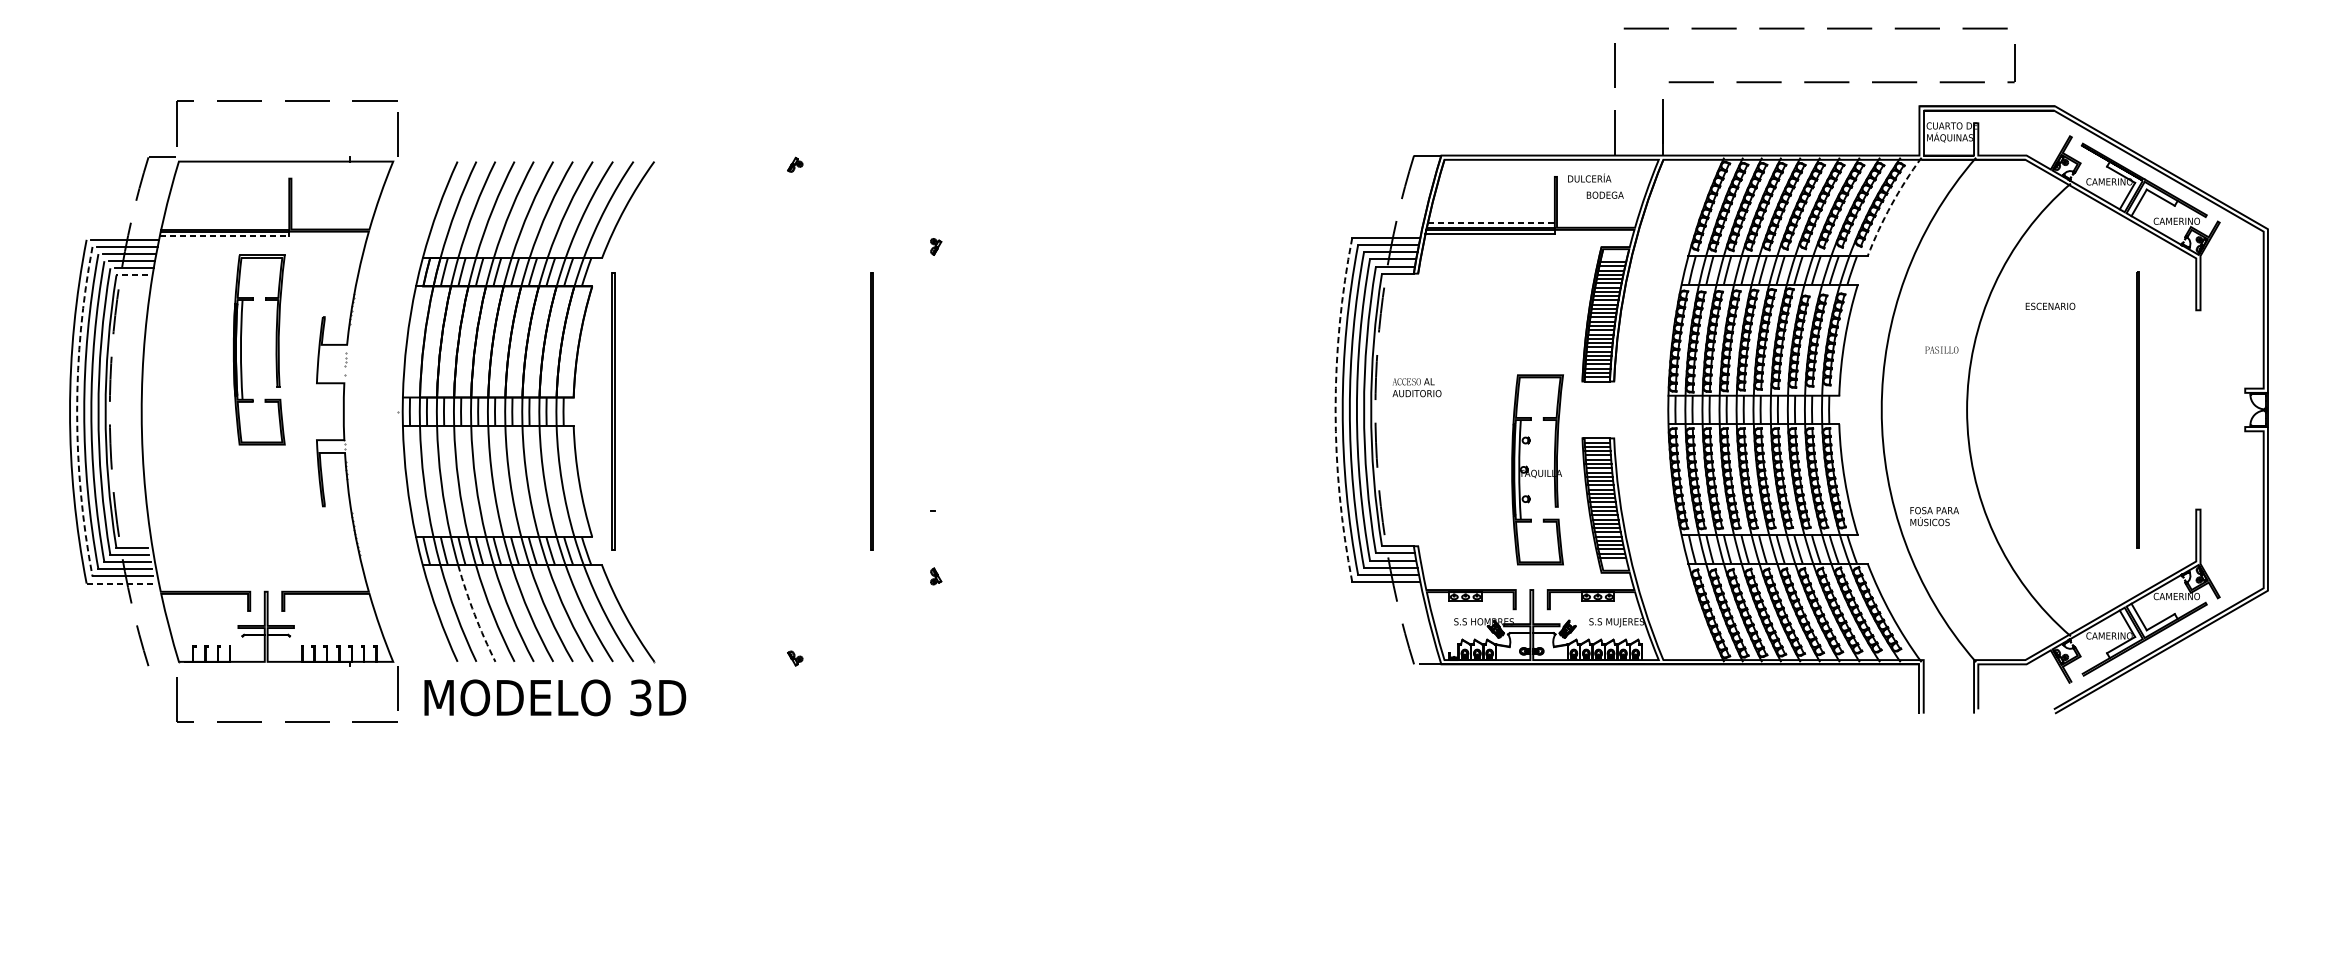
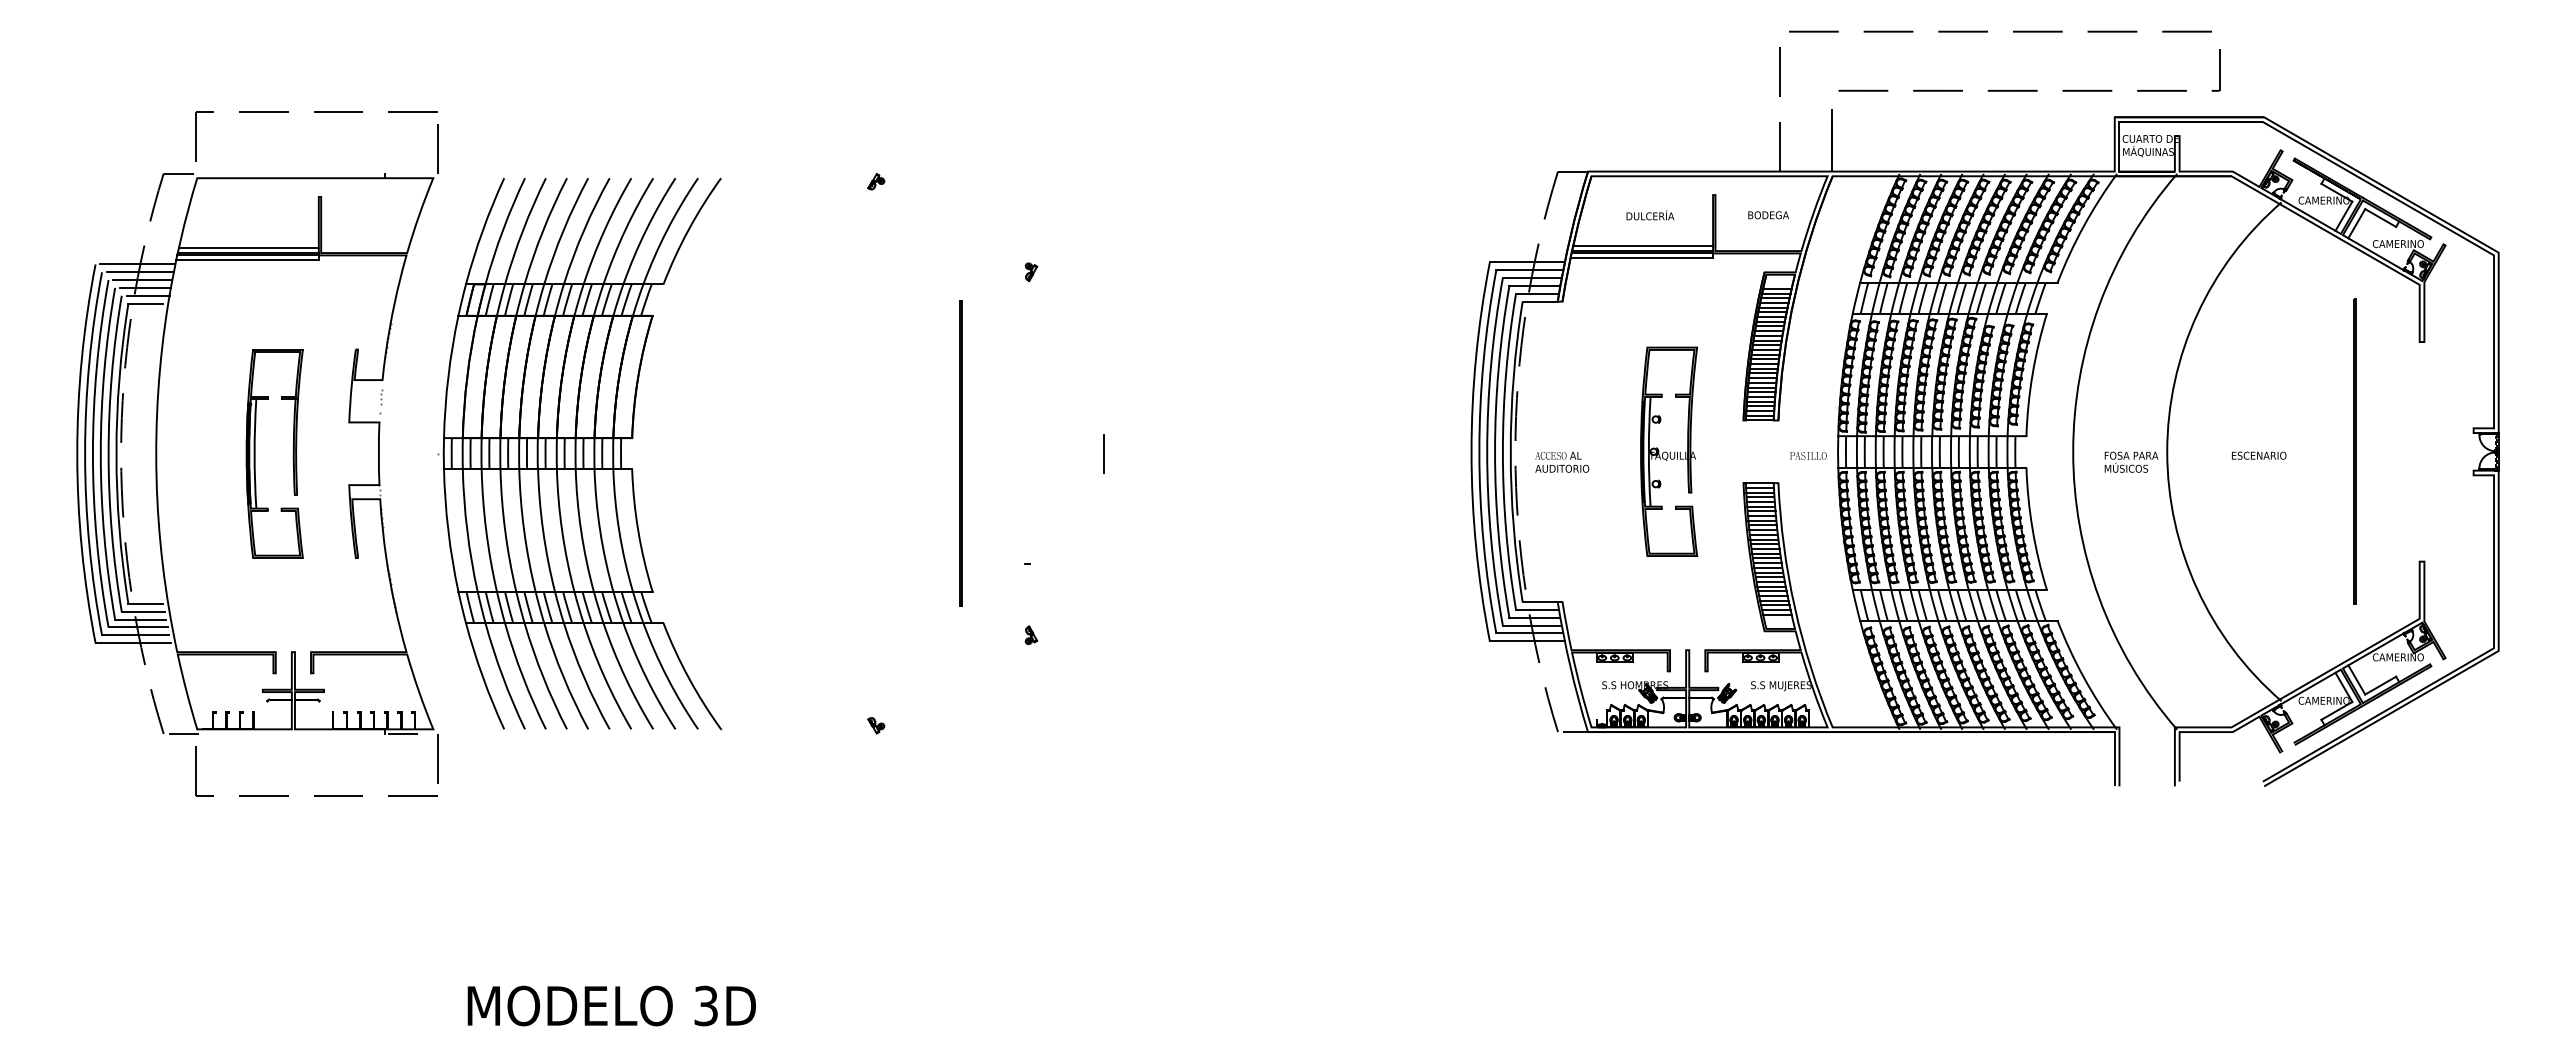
text: (1589, 178) -> (1650, 215), moved
arc: (1891, 205) -> (2083, 226), dashed -> solid
line: (1491, 223) -> (1643, 246), dashed -> solid
line: (225, 225) -> (248, 248), added
line: (225, 236) -> (248, 260), dashed -> solid
line: (131, 275) -> (145, 303), dashed -> solid
text: (2050, 306) -> (2259, 455), moved
part: (275, 349) -> (292, 453), moved
text: (1941, 349) -> (1808, 455), moved
text: (1417, 387) -> (1562, 462), moved
arc: (1335, 409) -> (1471, 451), dashed -> solid
arc: (77, 411) -> (85, 453), dashed -> solid
line: (613, 411) -> (675, 453), removed
line: (1002, 411) -> (1104, 453), added
part: (1537, 469) -> (1669, 451), moved
text: (1934, 515) -> (2131, 461), moved
line: (121, 583) -> (133, 643), dashed -> solid
arc: (475, 614) -> (523, 677), dashed -> solid
line: (166, 666) -> (183, 734), added
line: (365, 666) -> (402, 734), added
text: (554, 697) -> (611, 1005), moved

